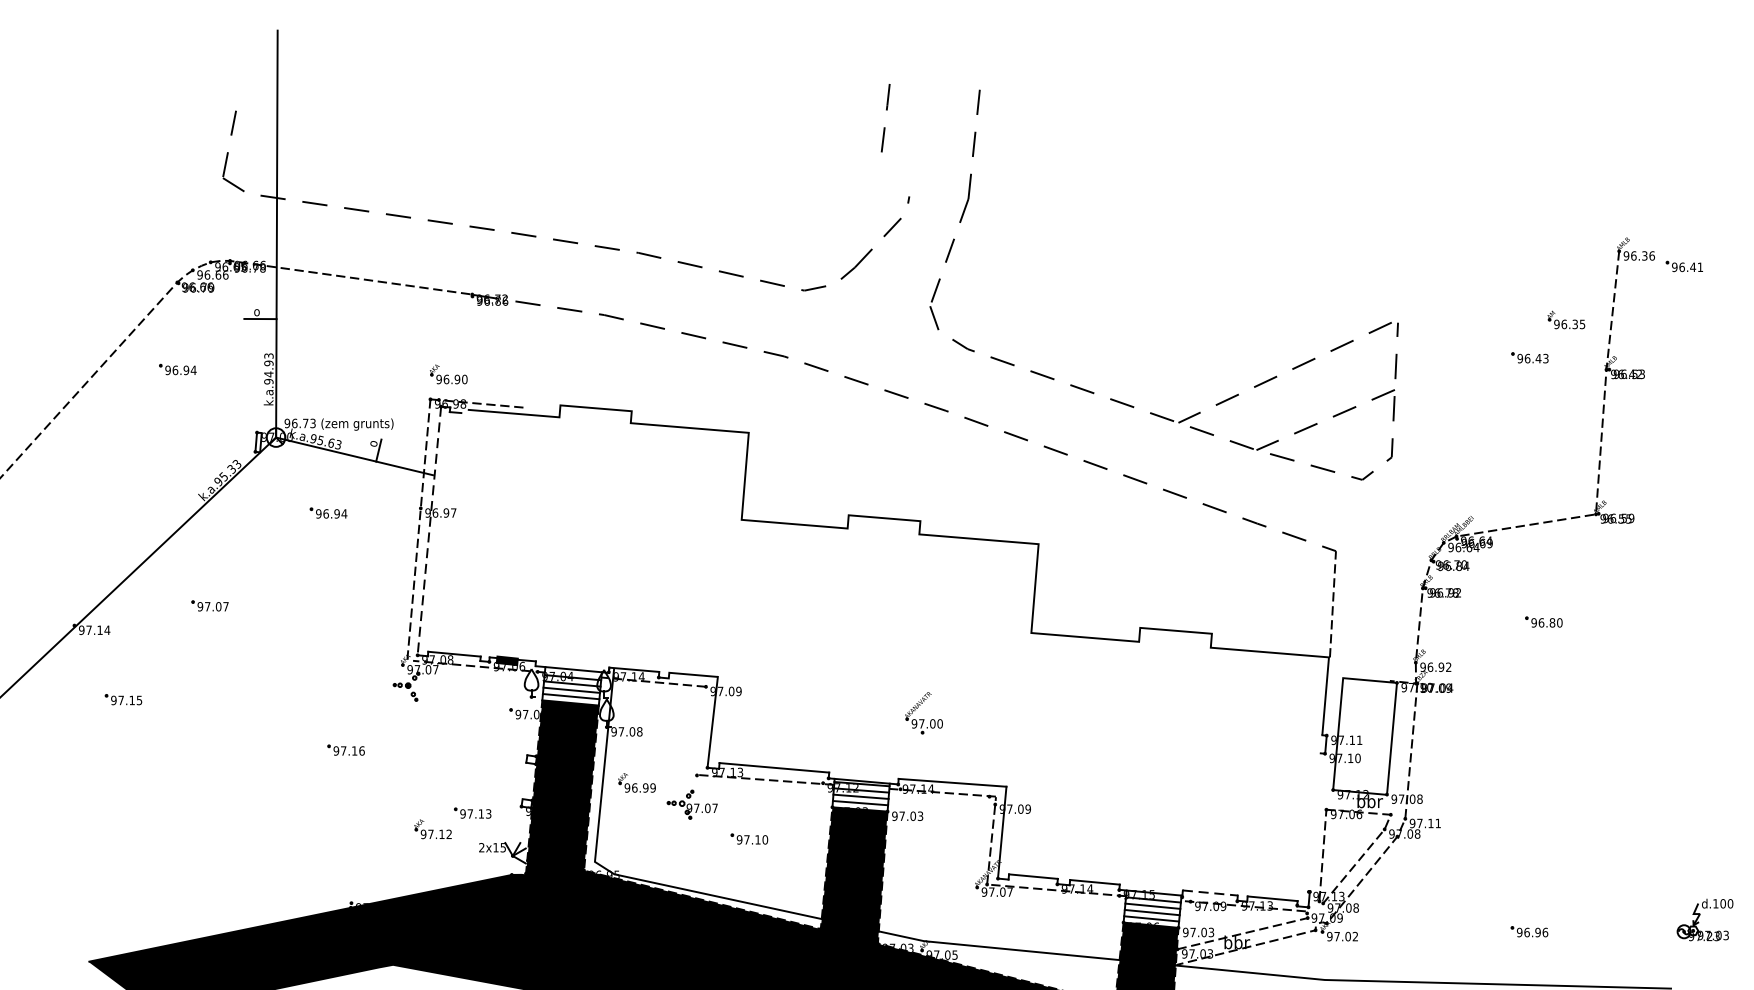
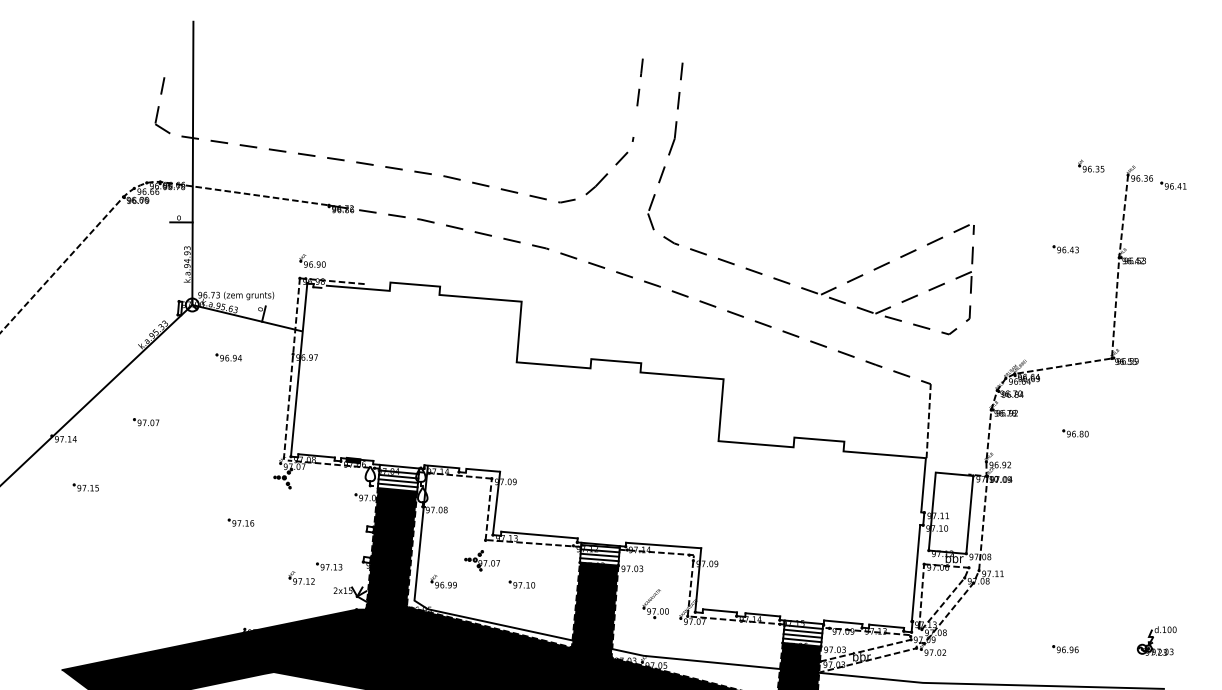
part: (884, 118) -> (639, 82), moved
part: (1566, 319) -> (1091, 165), moved
part: (177, 369) -> (123, 257), removed
line: (429, 531) -> (299, 370), dashed -> solid
part: (923, 713) -> (655, 604), moved
line: (701, 731) -> (488, 509), added
part: (636, 782) -> (443, 581), moved
line: (1314, 822) -> (915, 573), added
line: (1210, 893) -> (843, 622), dashed -> solid
part: (1704, 919) -> (1156, 640), moved

